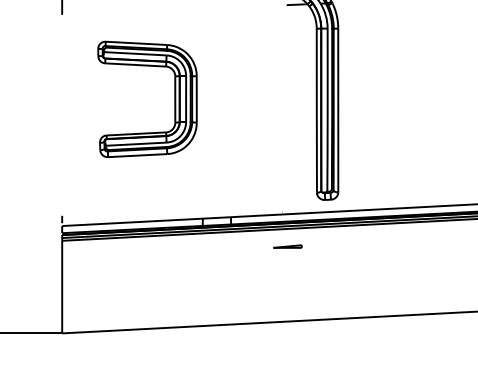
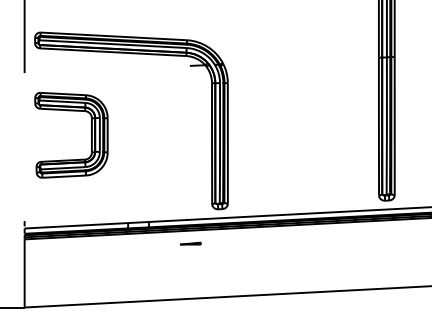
part: (174, 99) -> (91, 135), moved

